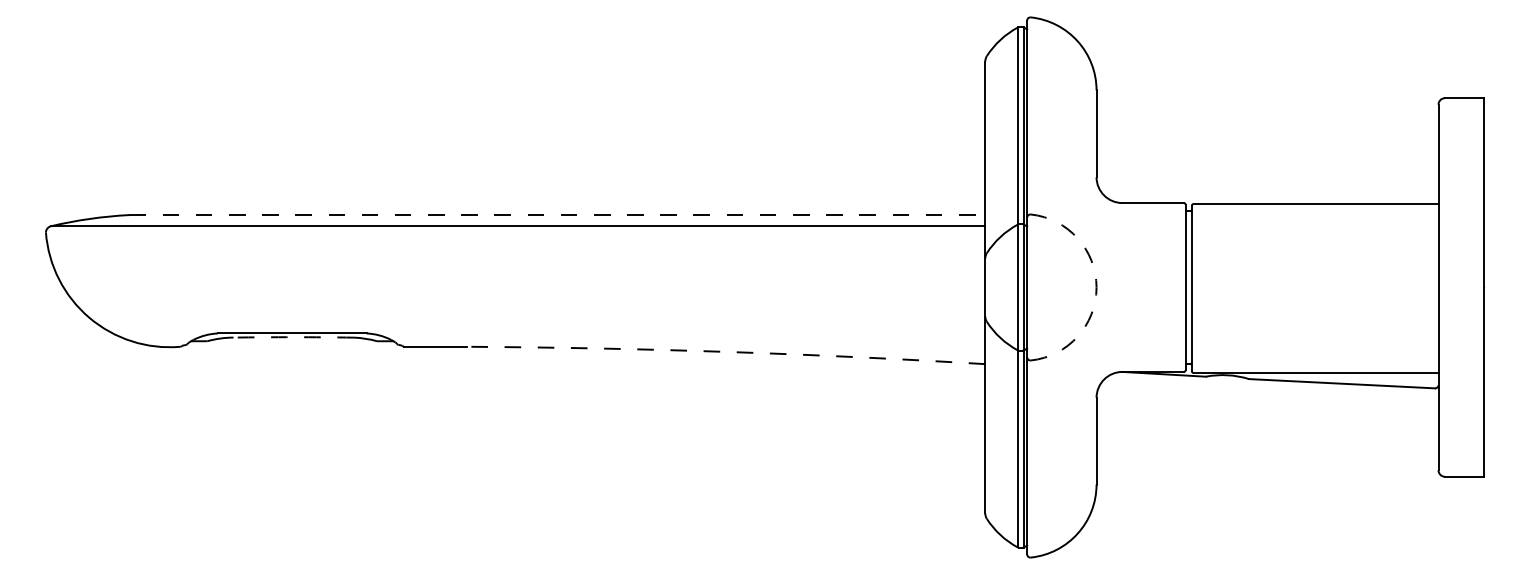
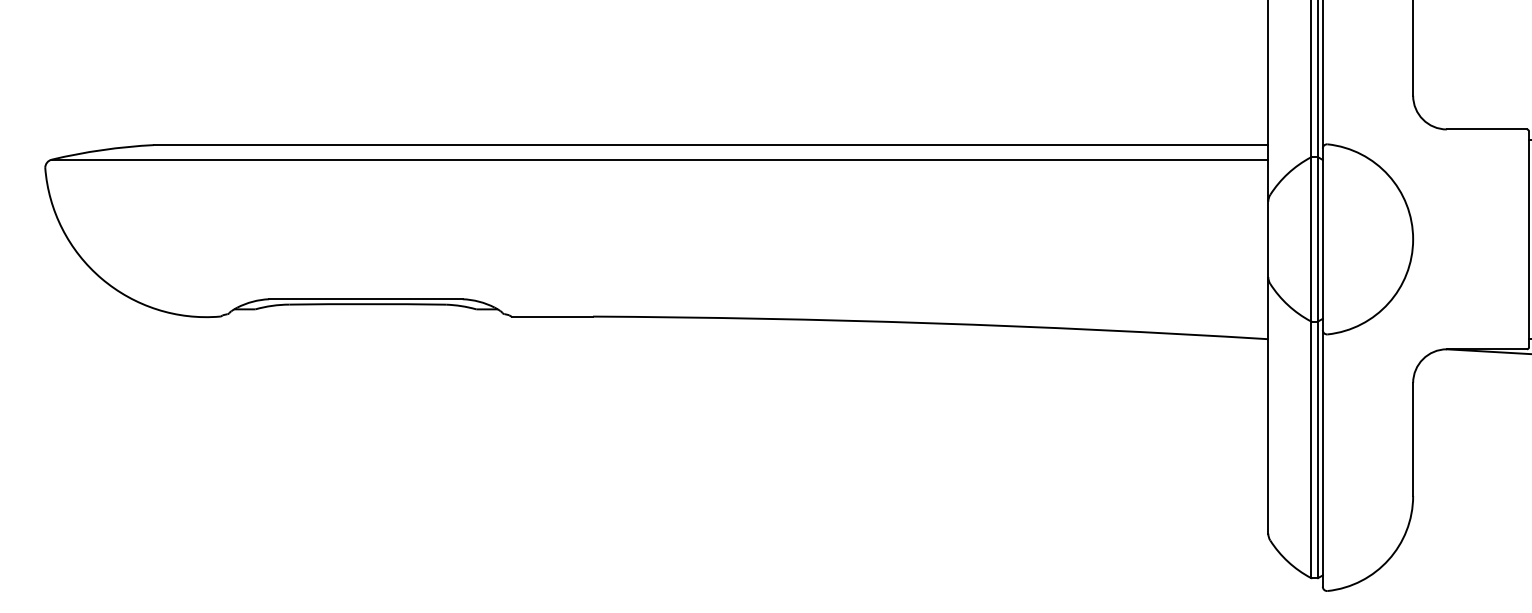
line: (557, 215) -> (711, 145), dashed -> solid
arc: (1096, 287) -> (1413, 239), dashed -> solid
arc: (293, 337) -> (367, 304), dashed -> solid
arc: (726, 351) -> (931, 322), dashed -> solid

